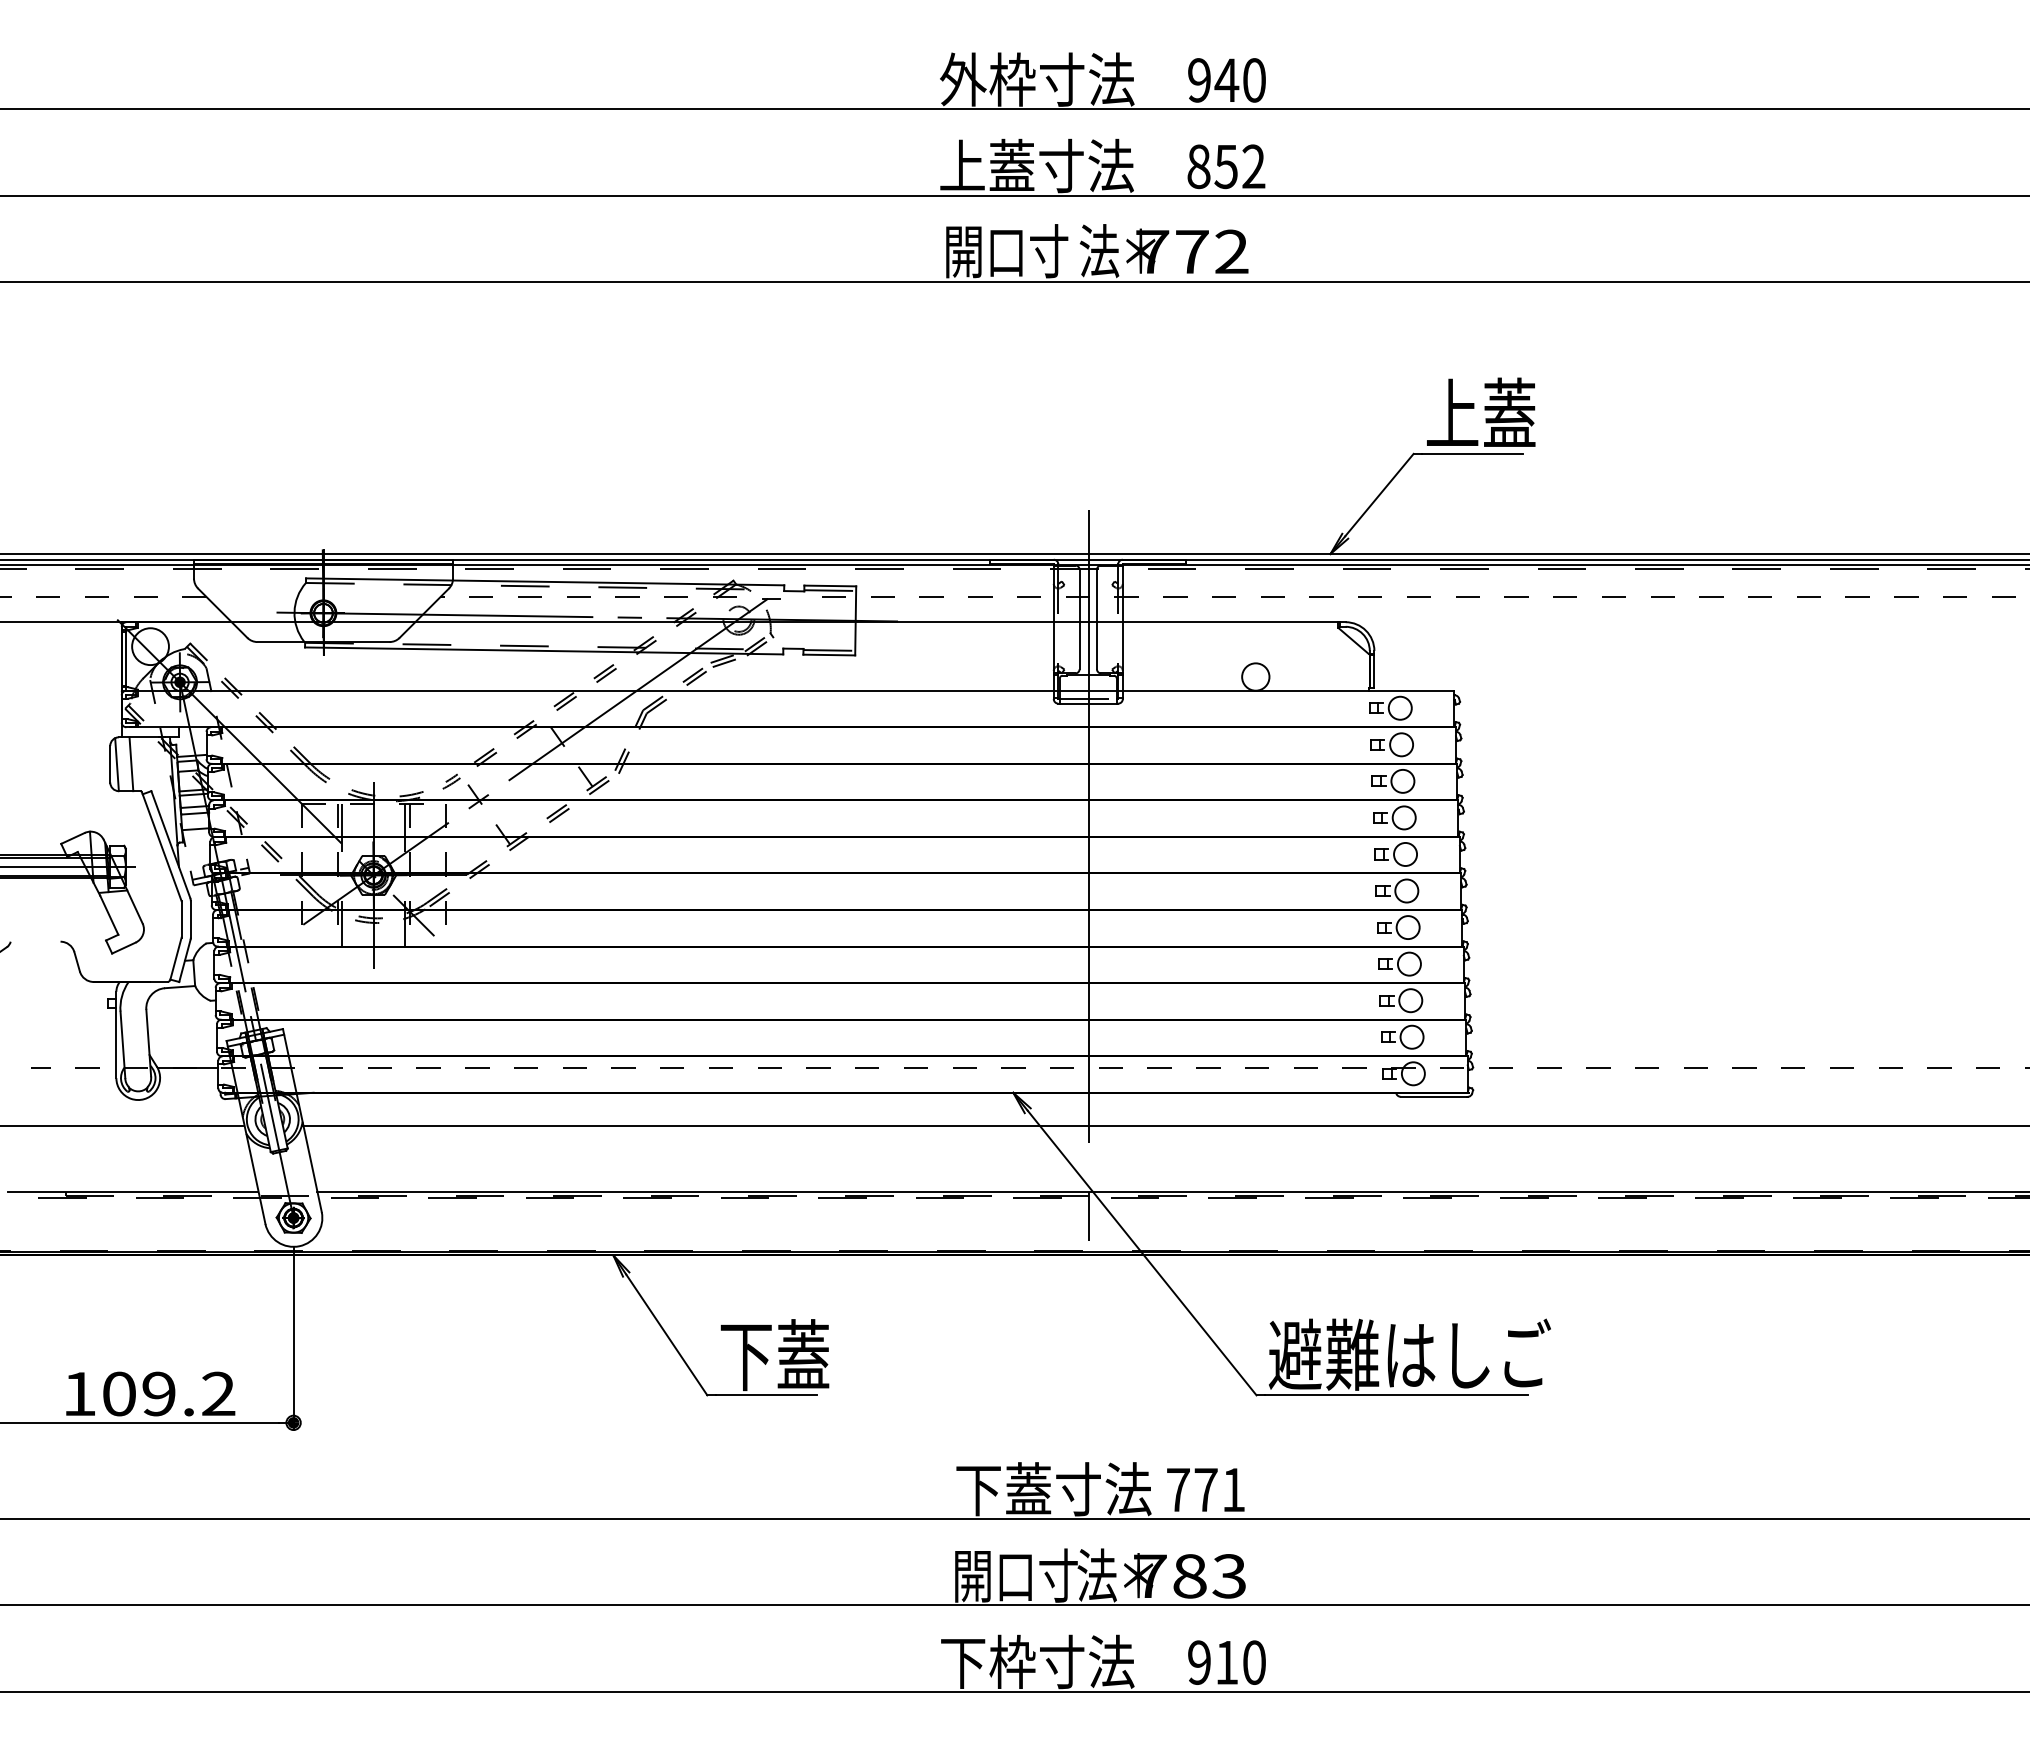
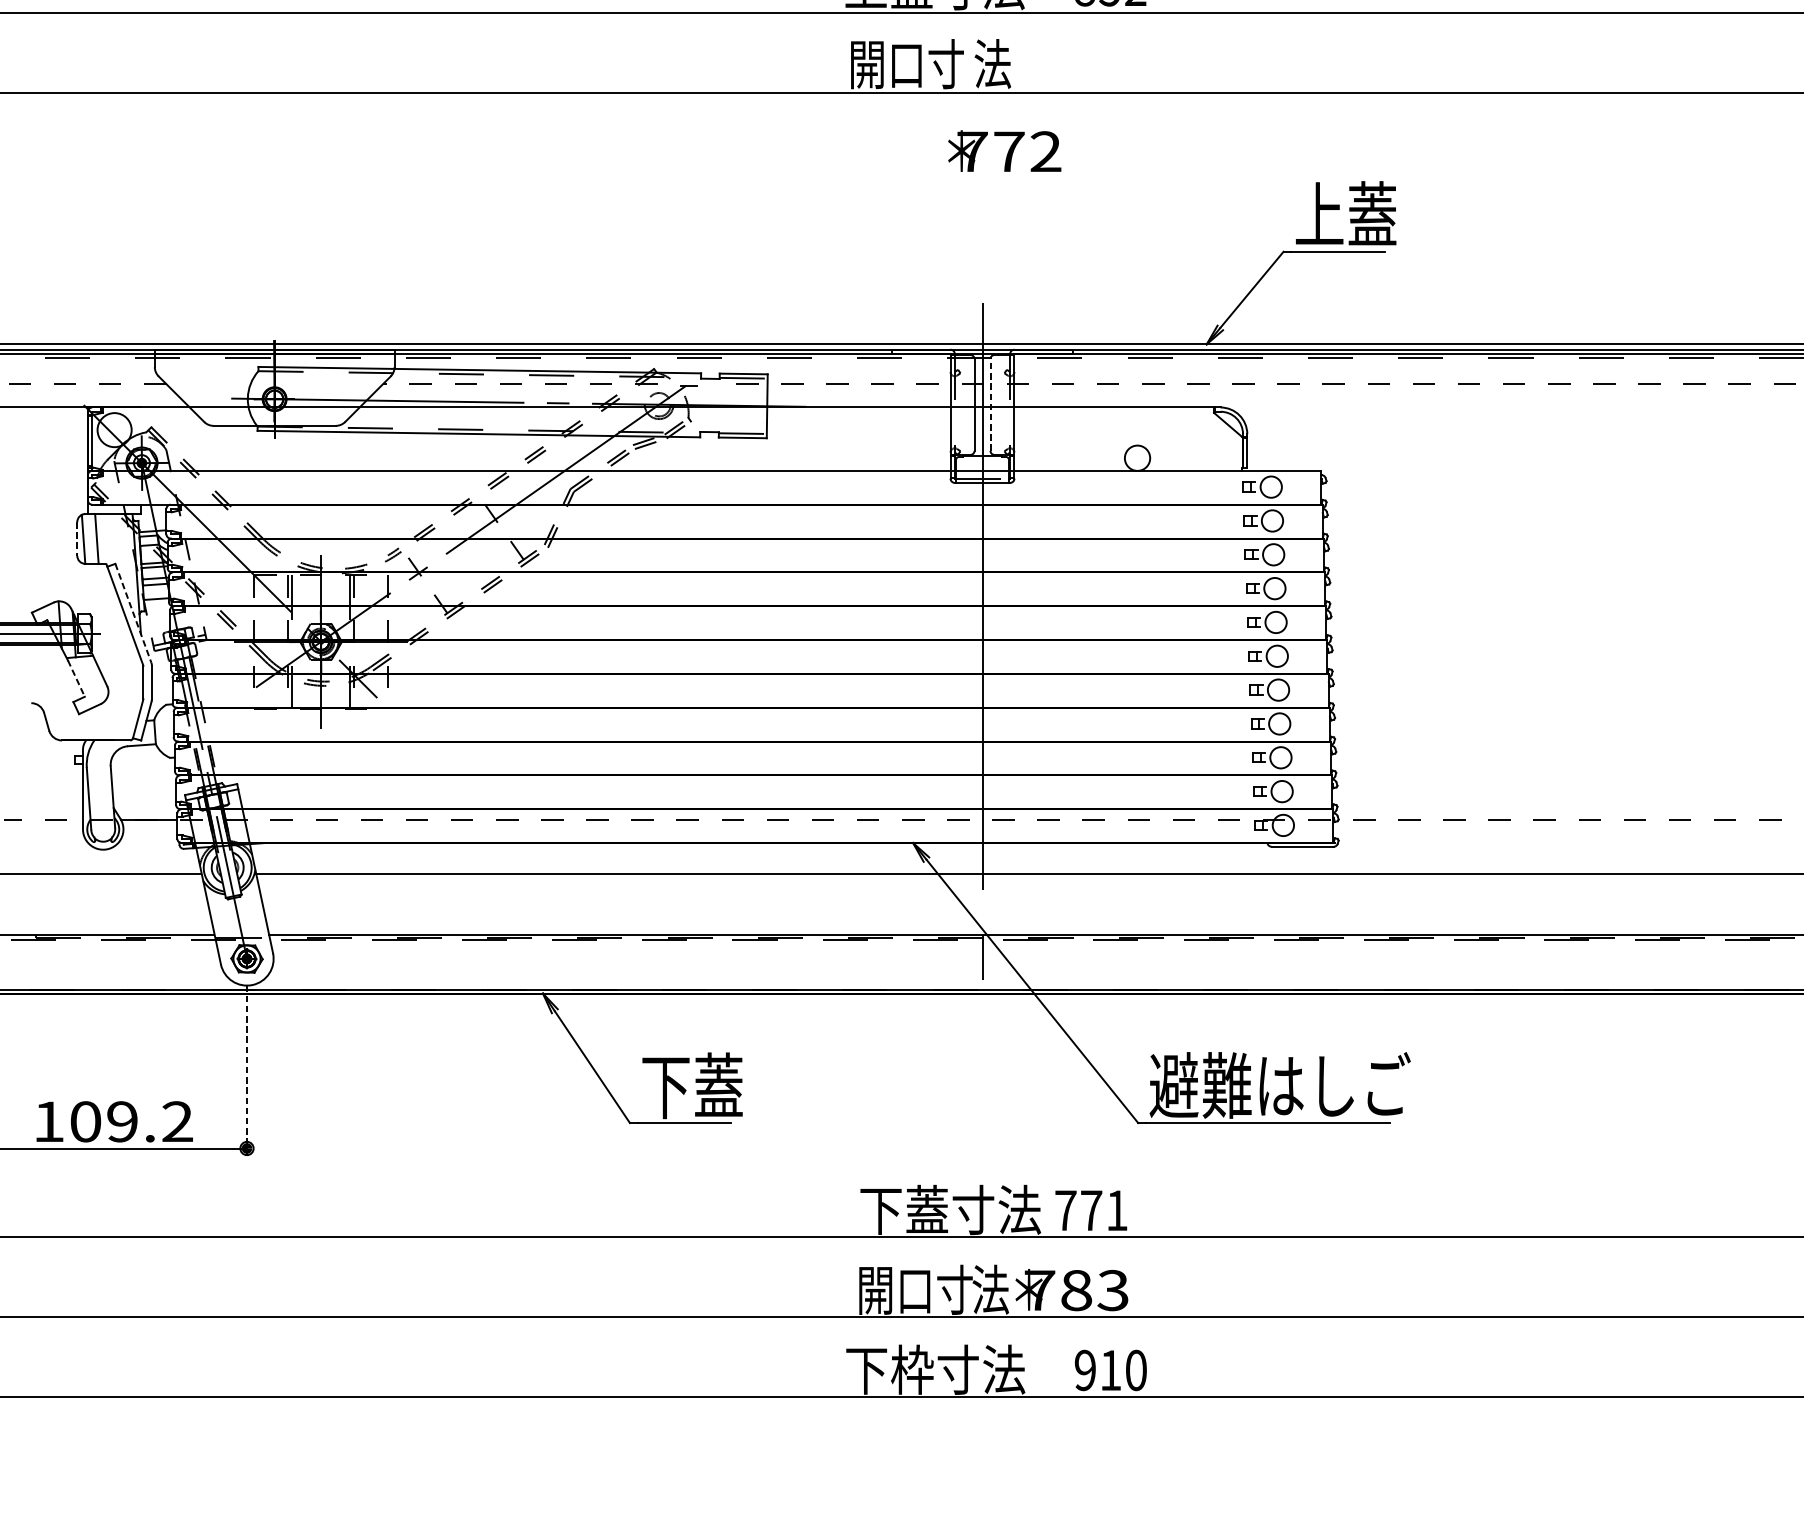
text: (1187, 250) -> (1004, 150), moved
line: (1096, 619) -> (990, 404), solid -> dashed
line: (110, 764) -> (77, 539), solid -> dashed
line: (170, 844) -> (133, 613), solid -> dashed
line: (109, 915) -> (76, 678), solid -> dashed
line: (293, 1338) -> (246, 1070), solid -> dashed

